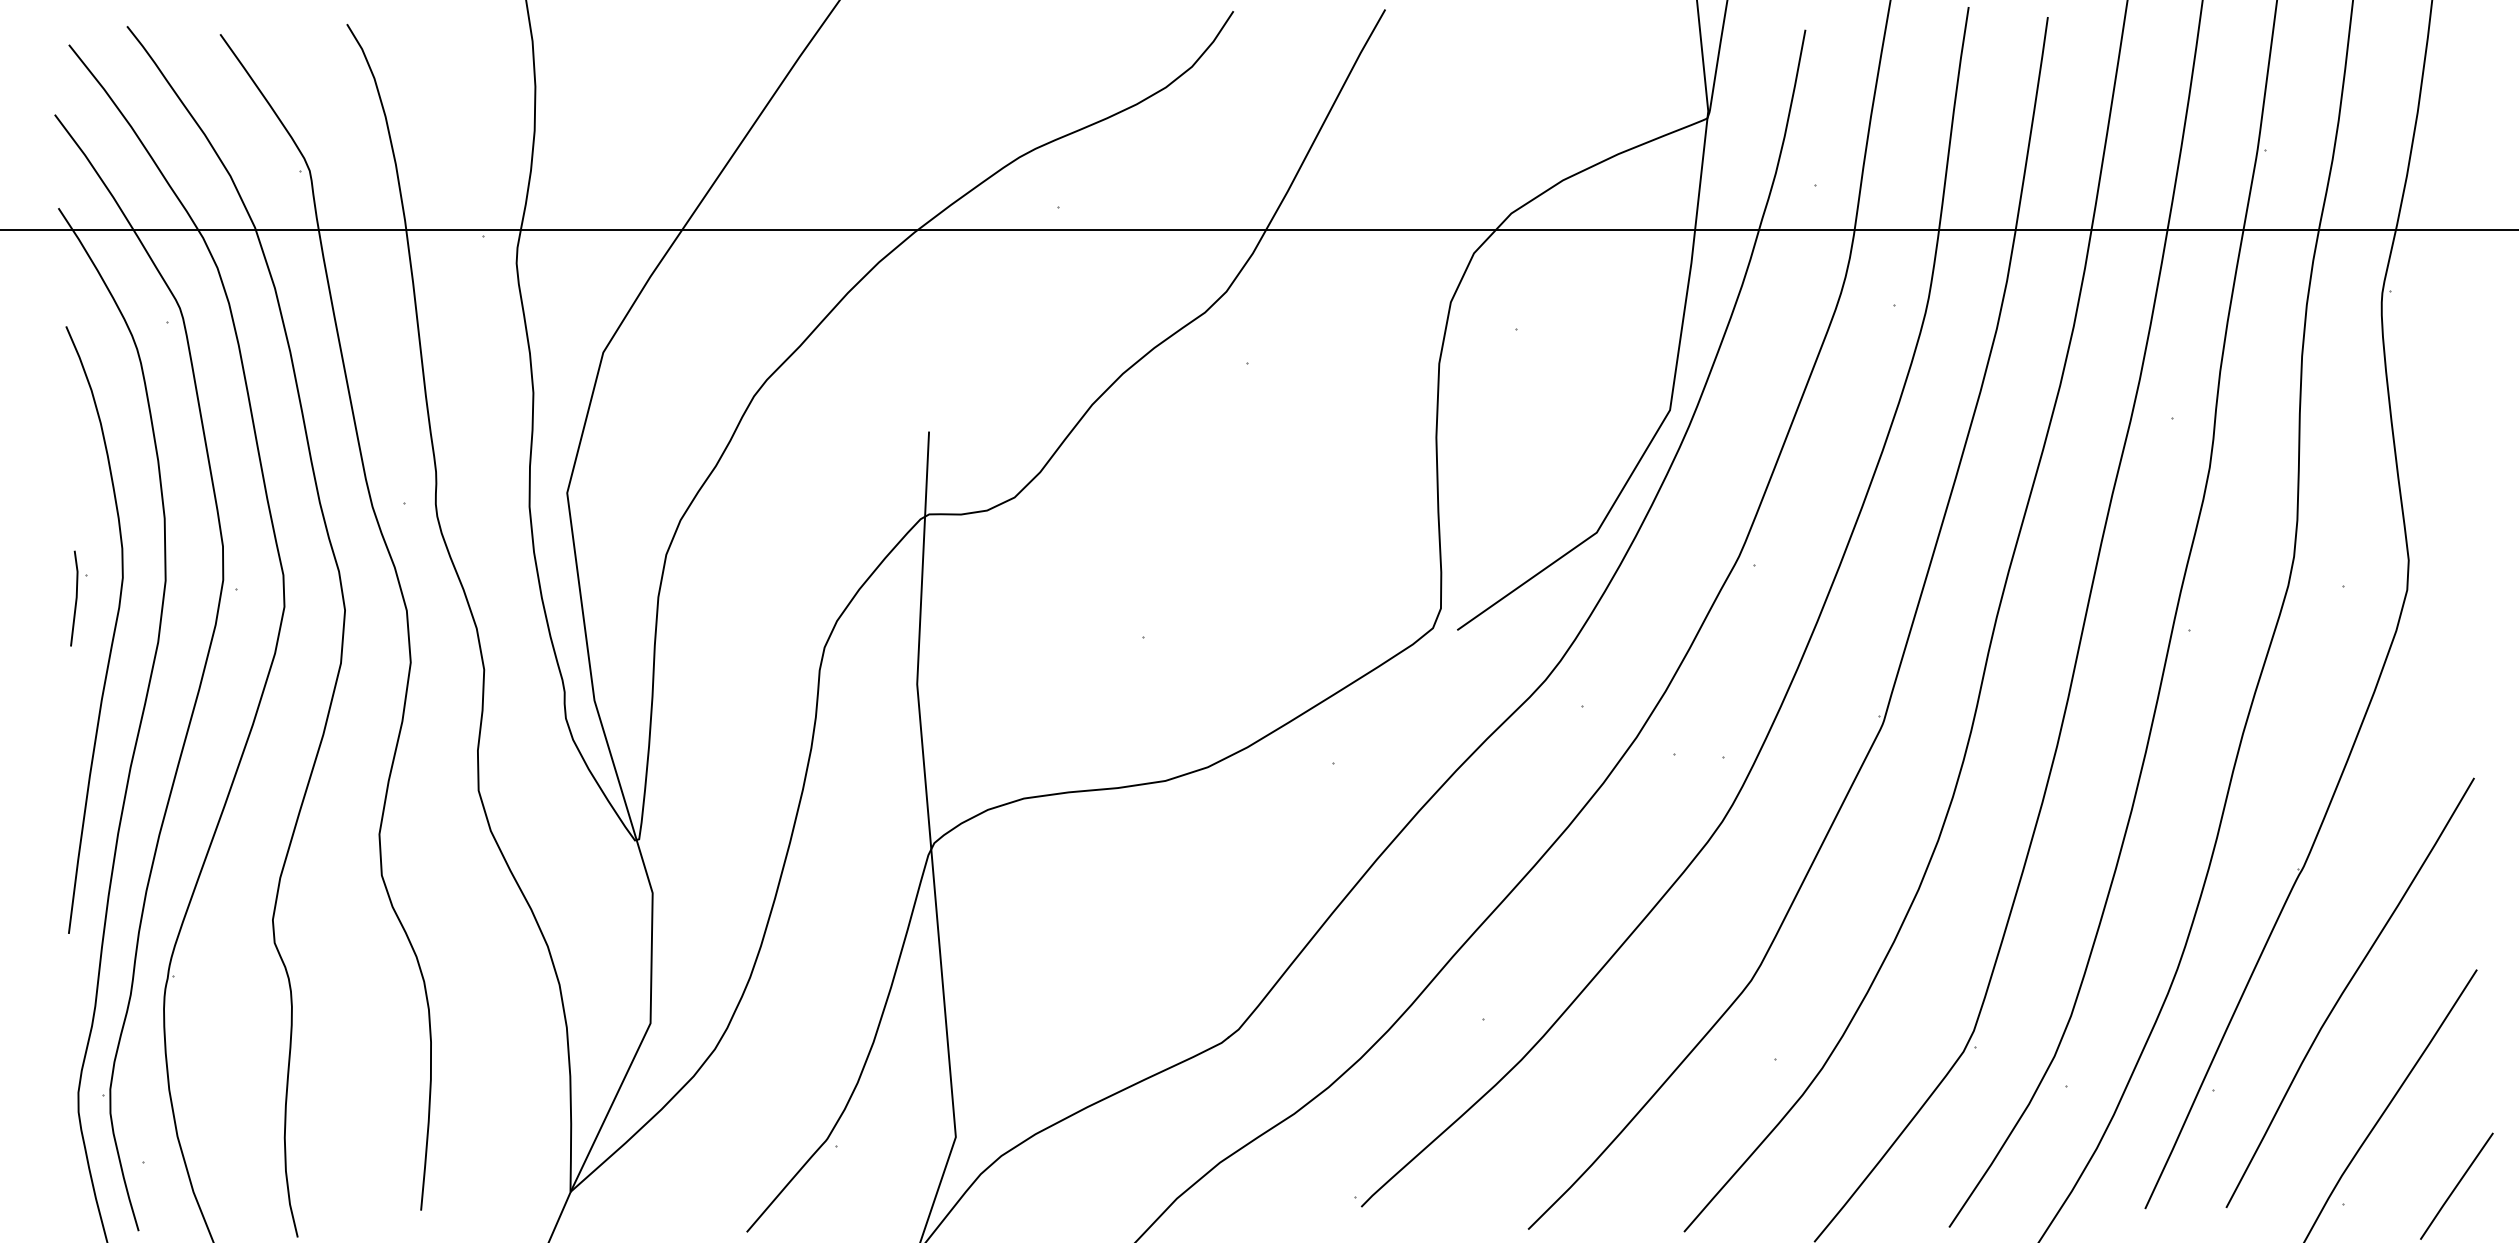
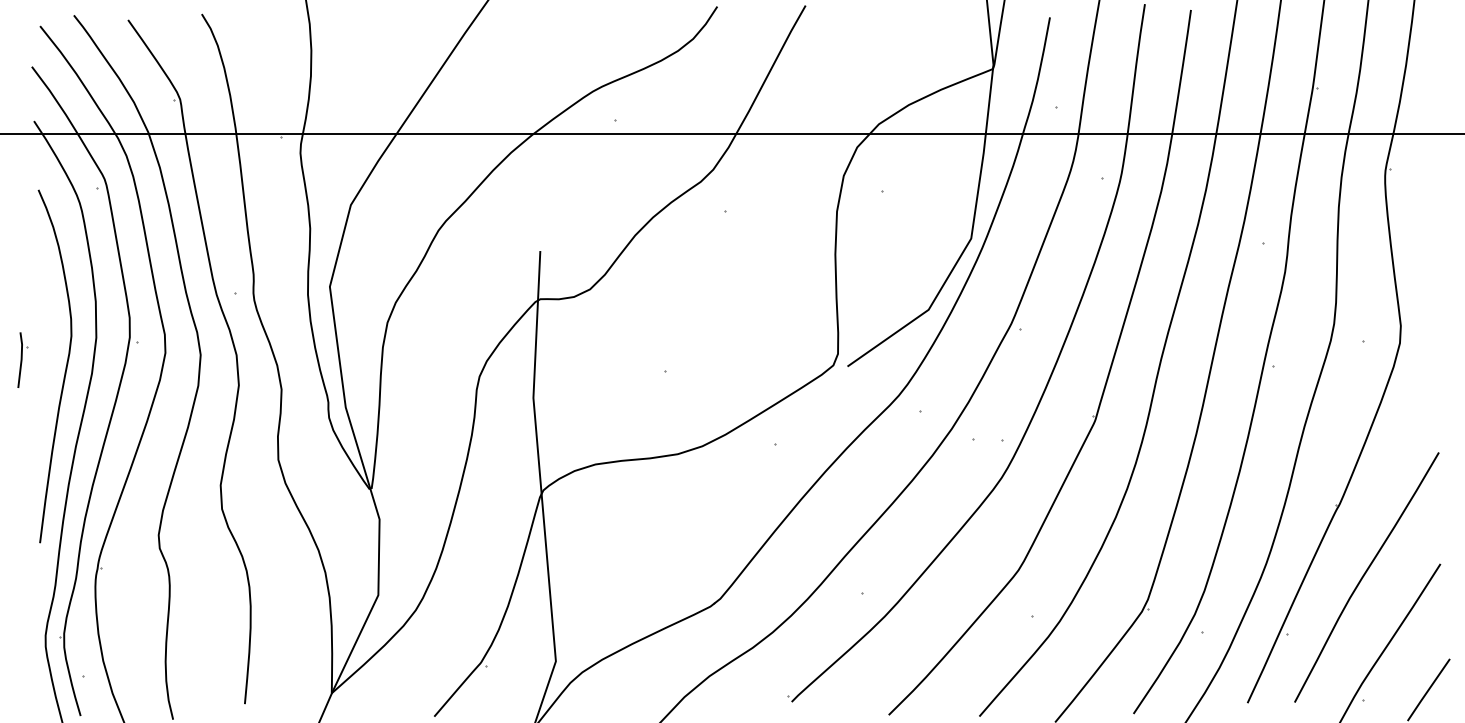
part: (78, 597) -> (22, 359), moved

